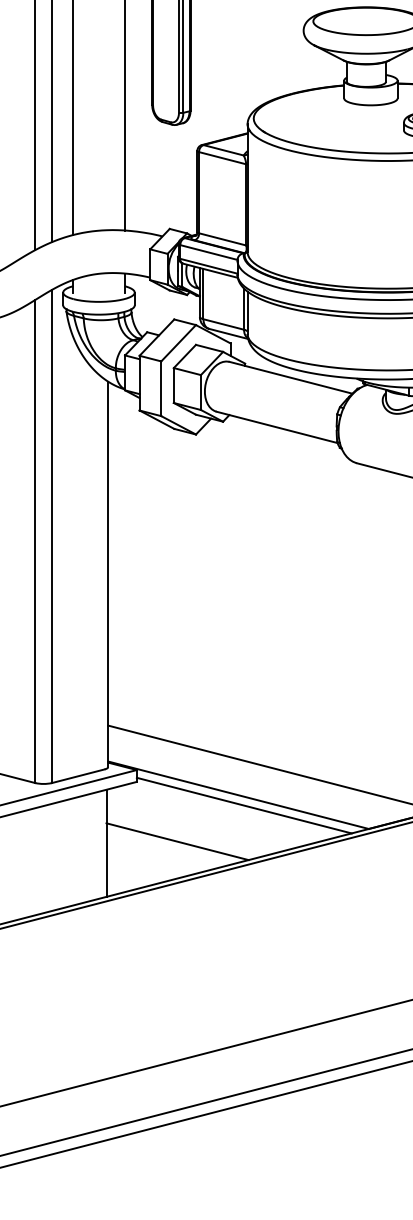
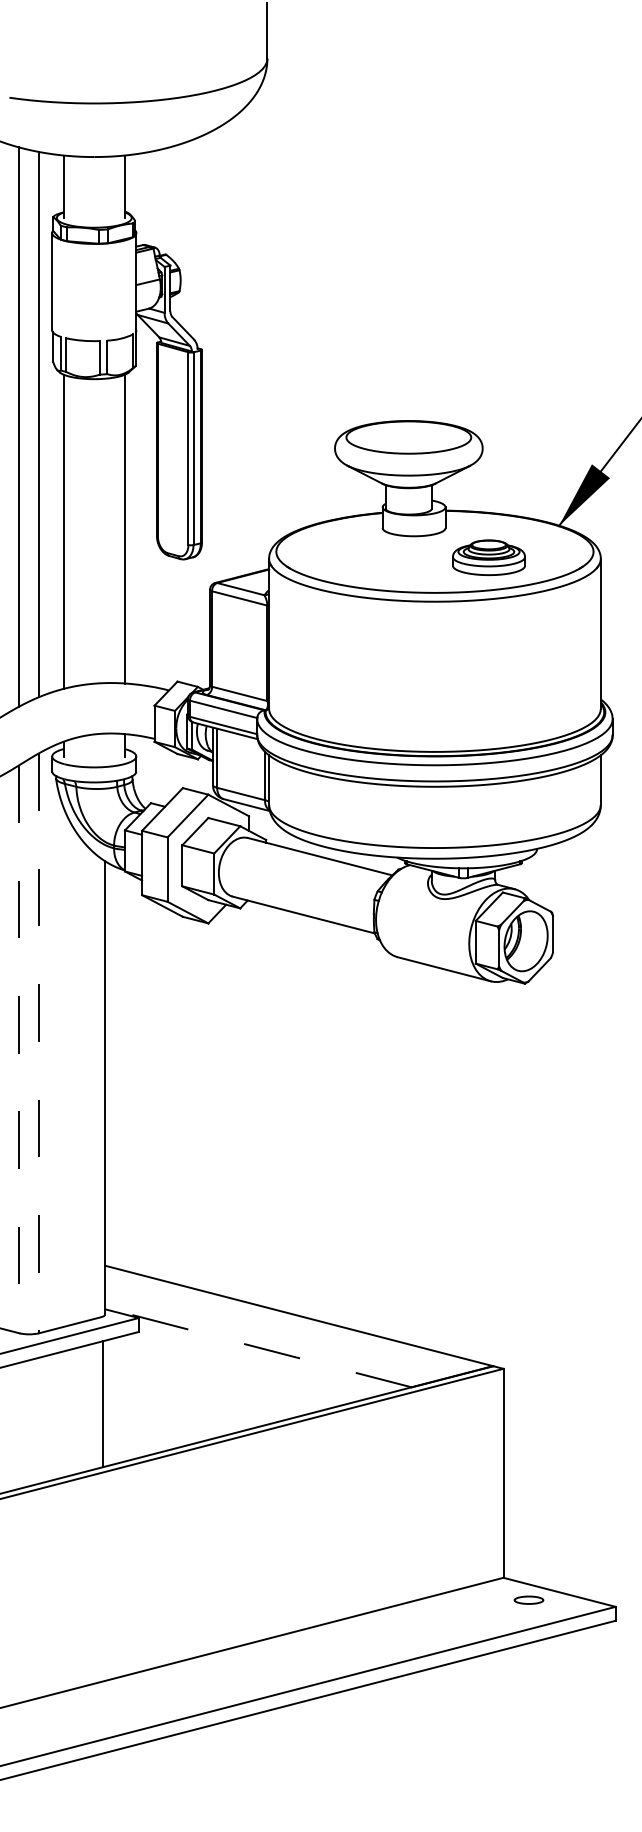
line: (52, 536) -> (39, 1043), solid -> dashed
line: (35, 541) -> (19, 1049), solid -> dashed
line: (237, 795) -> (257, 1347), solid -> dashed
line: (243, 805) -> (264, 1359), removed
line: (177, 841) -> (186, 1401), removed

